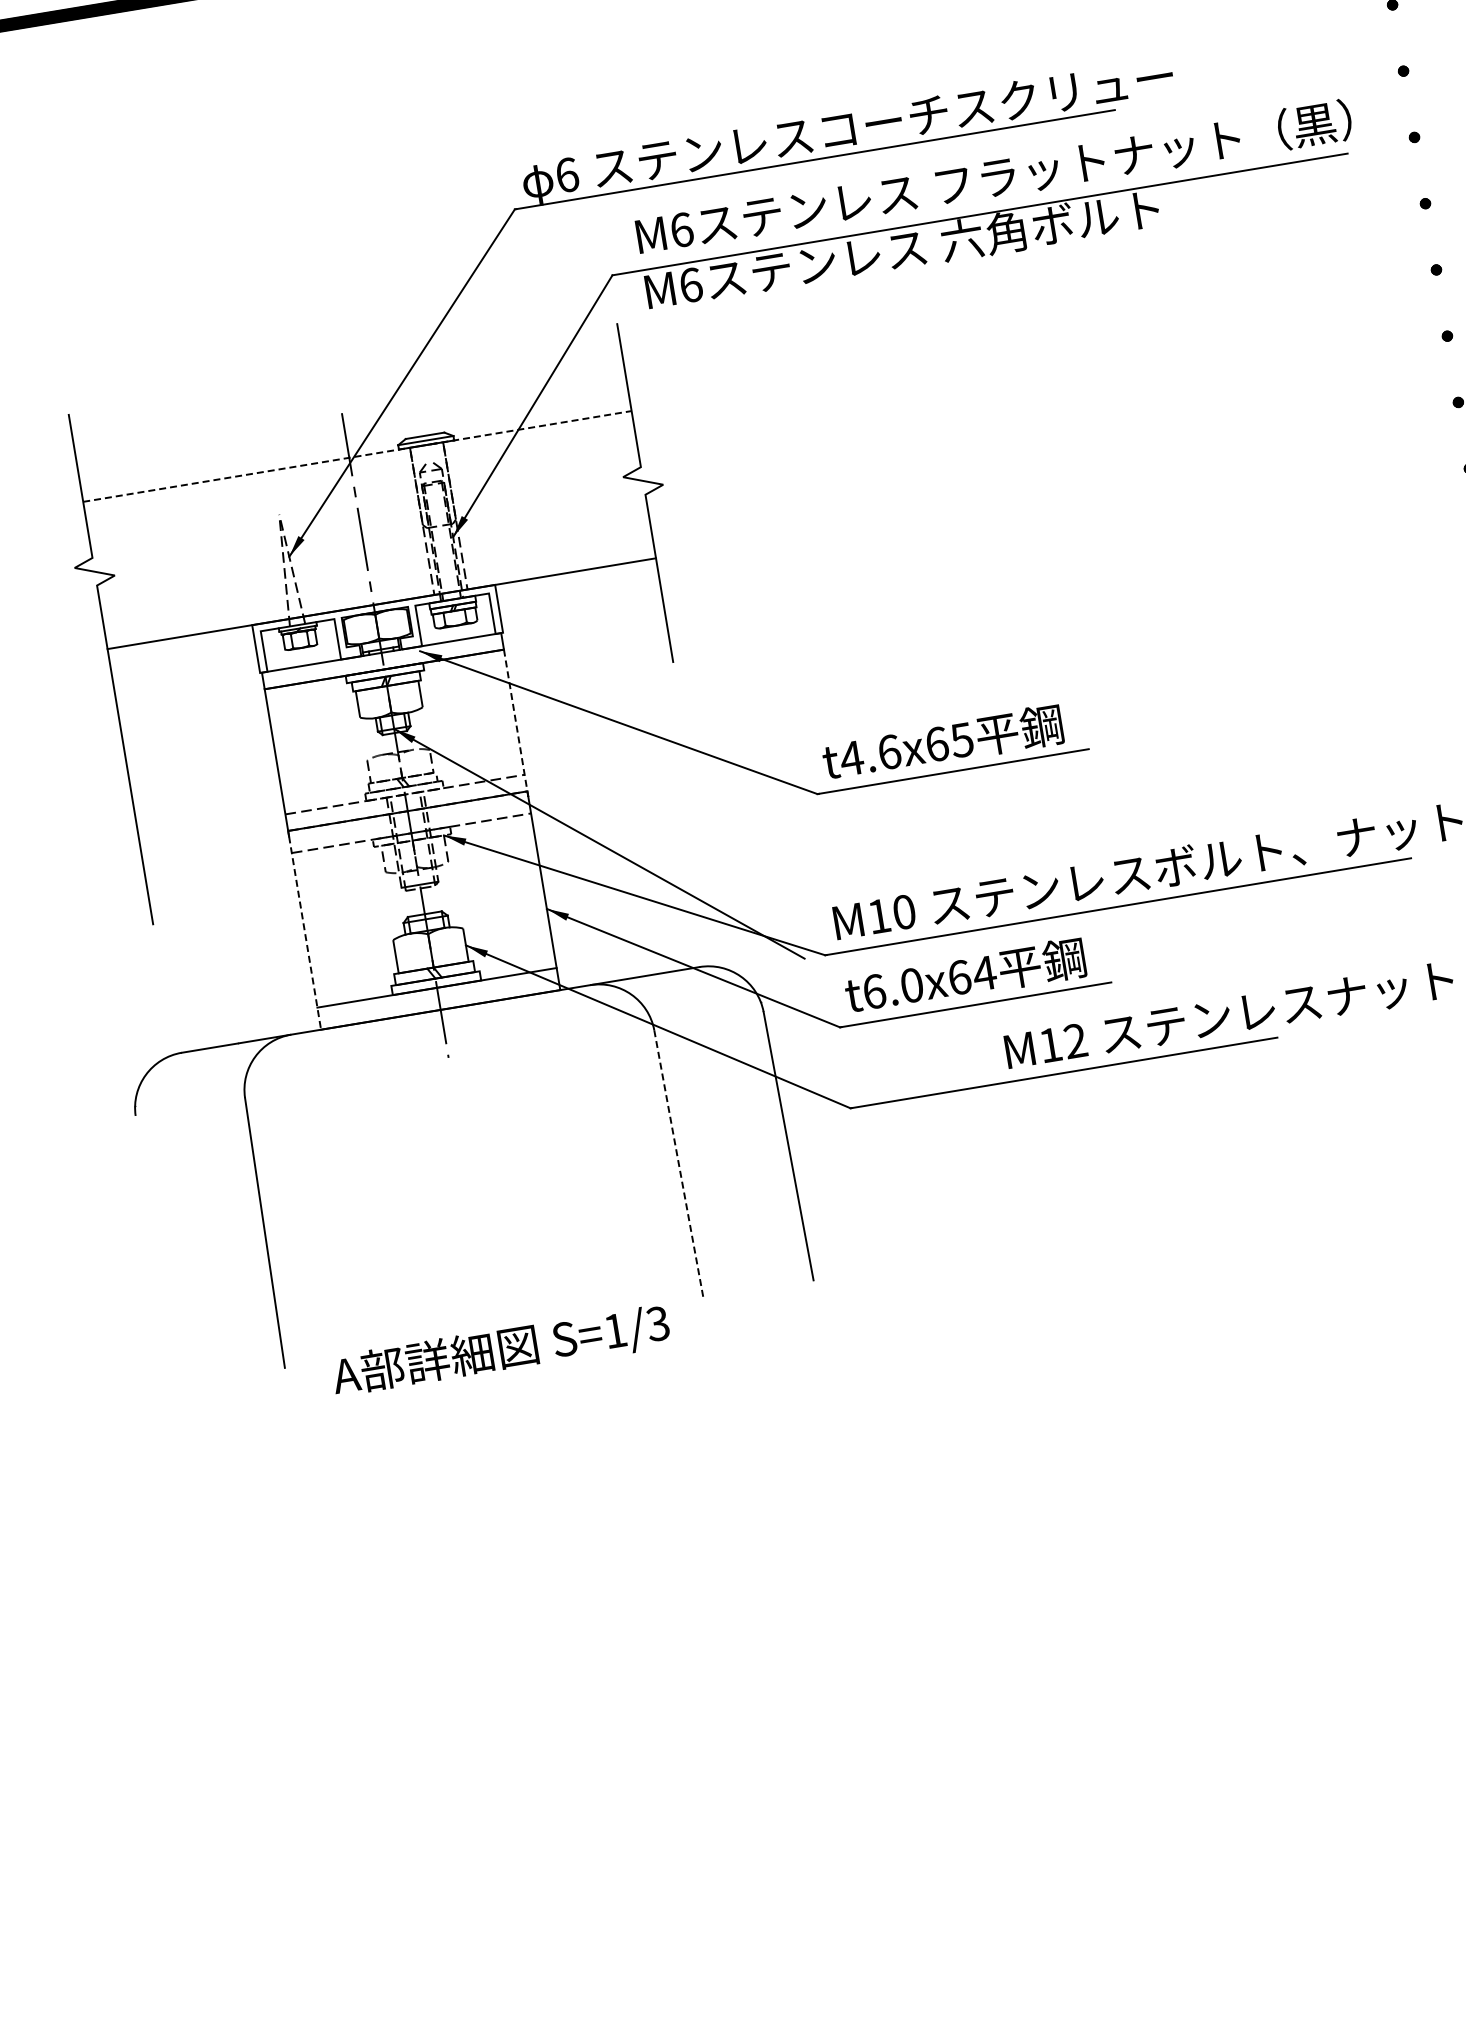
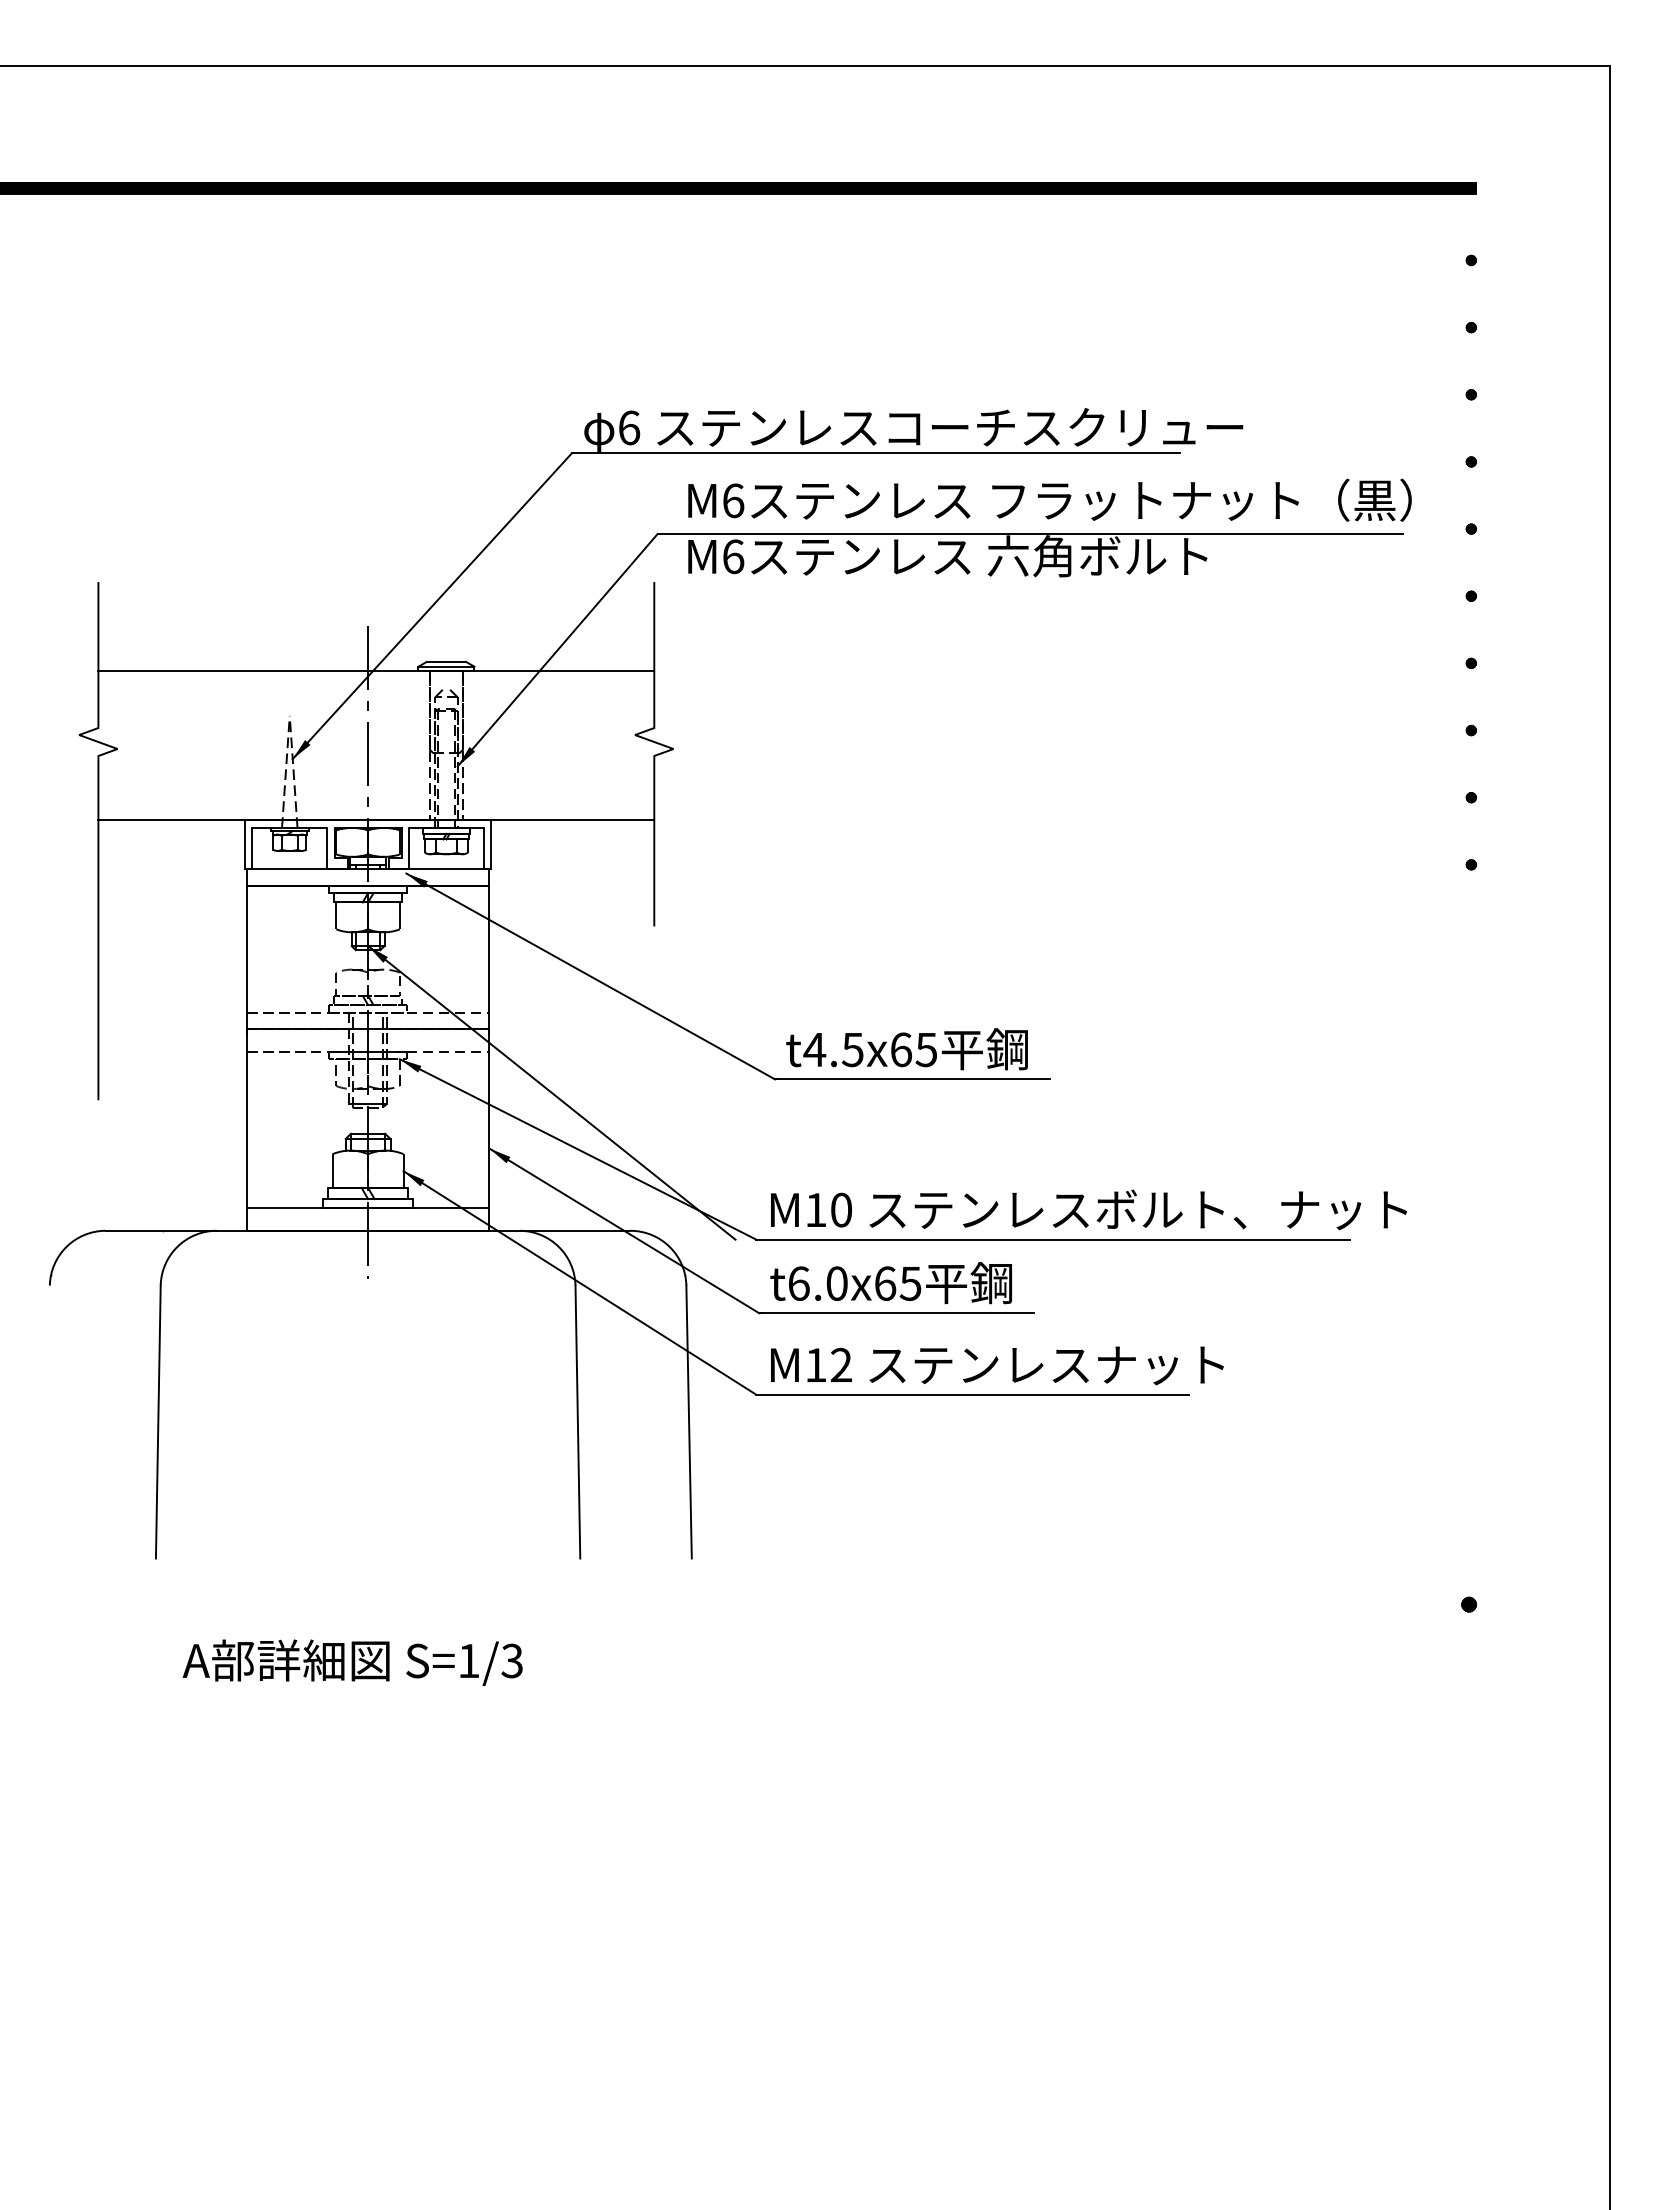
line: (357, 456) -> (376, 671), dashed -> solid
line: (516, 723) -> (489, 960), dashed -> solid
text: (888, 751) -> (852, 1049), t4.6x65 -> t4.5x65
line: (304, 932) -> (246, 1132), dashed -> solid
text: (984, 973) -> (910, 1283), t6.0x64 -> t6.0x65
text: (1229, 1015) -> (997, 1365), moved
line: (678, 1164) -> (577, 1422), dashed -> solid
text: (500, 1351) -> (352, 1662), moved

